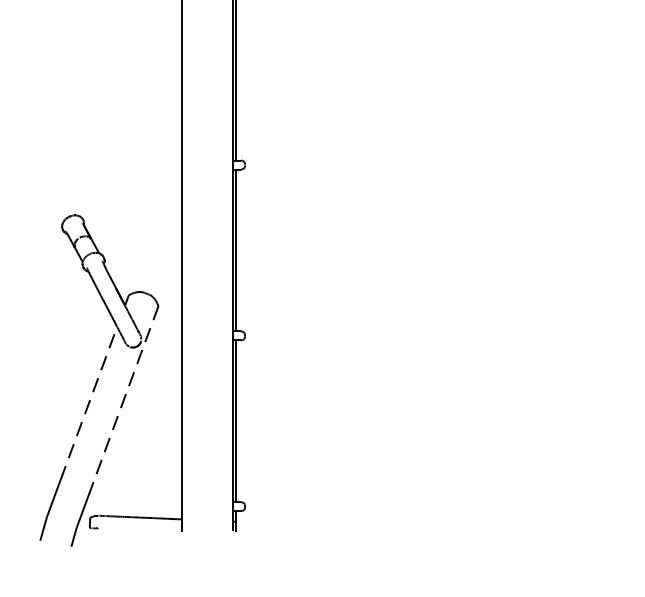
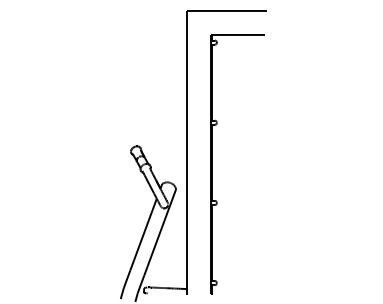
line: (125, 398) -> (160, 232), dashed -> solid
line: (88, 403) -> (143, 234), dashed -> solid

